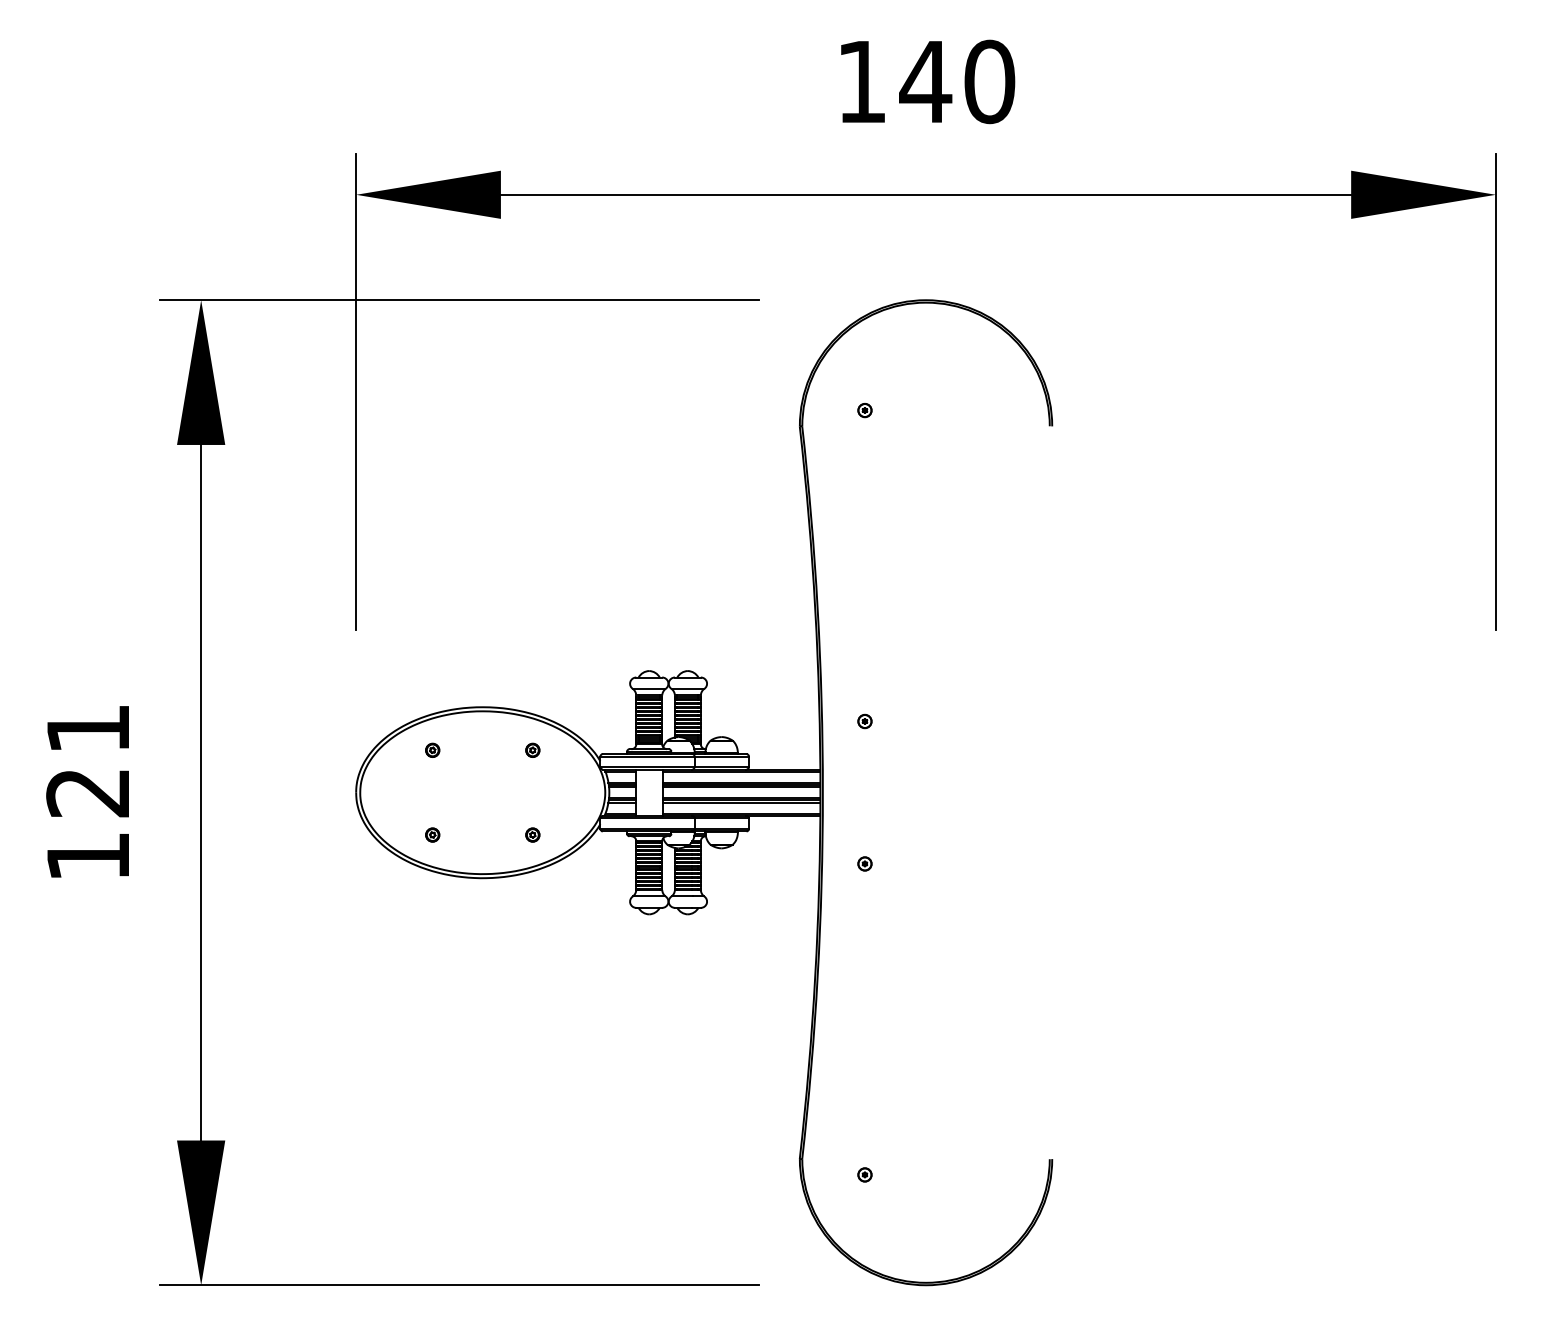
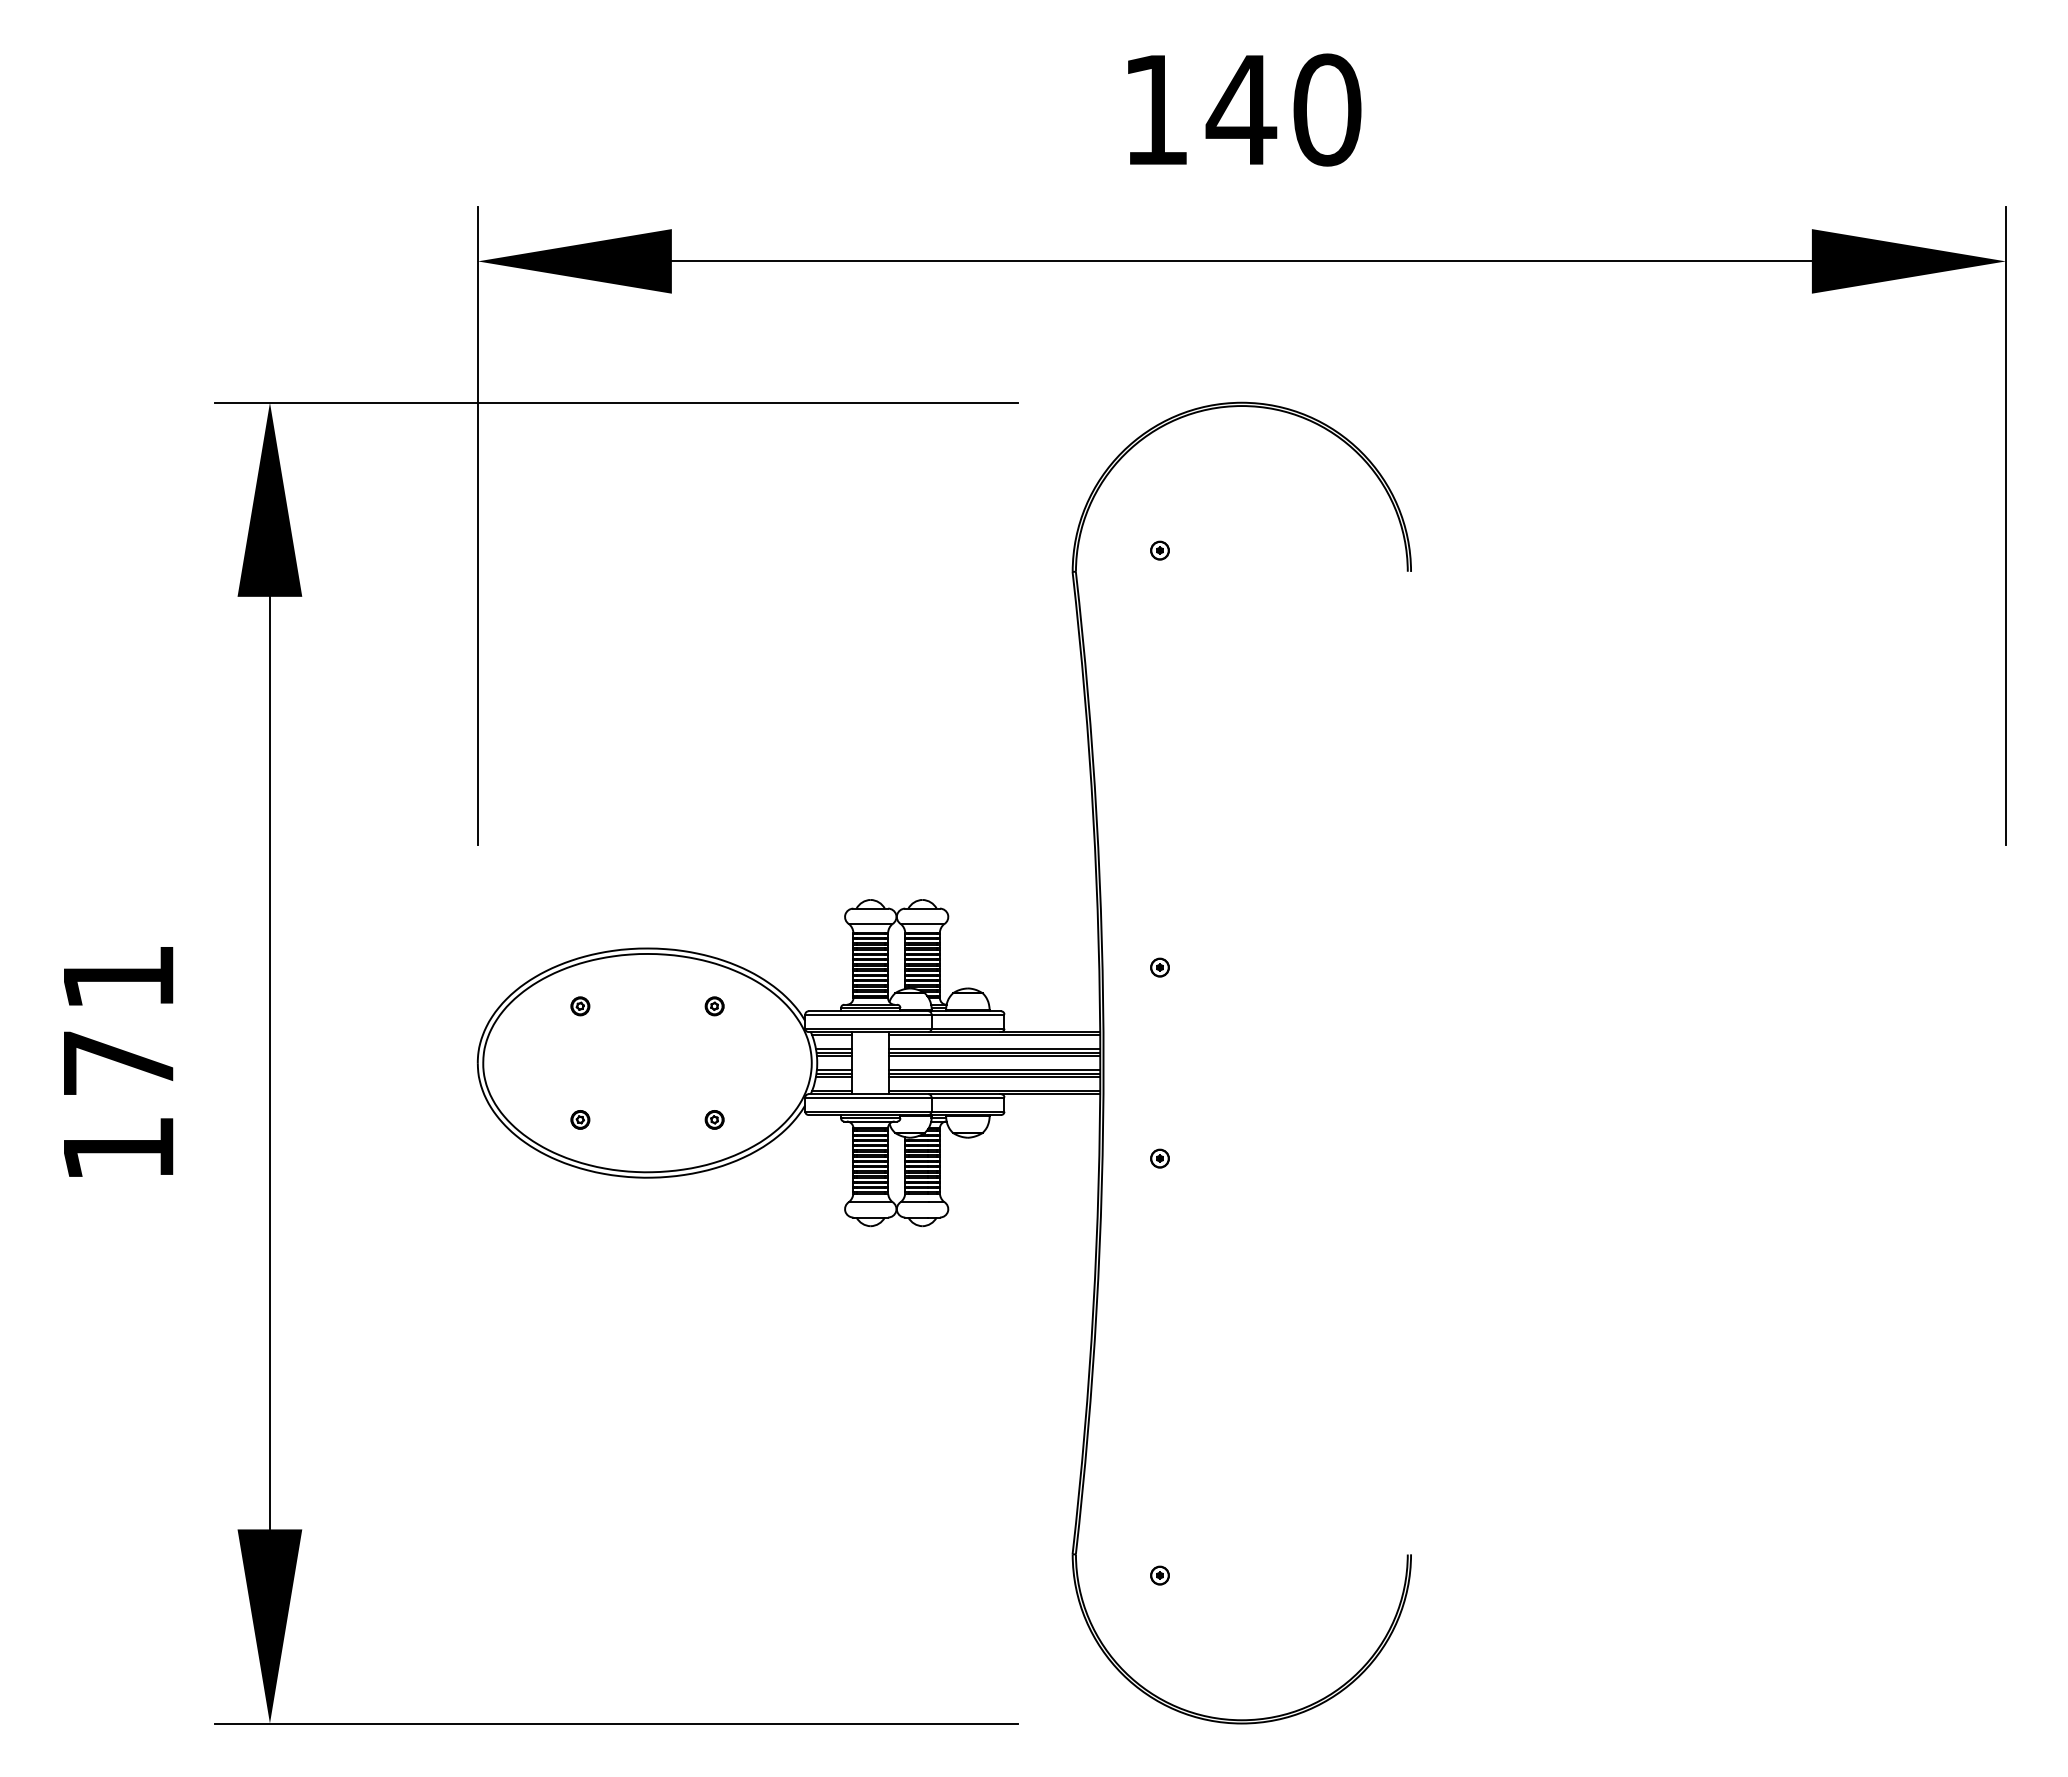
text: (87, 793) -> (117, 1063), 121 -> 171

